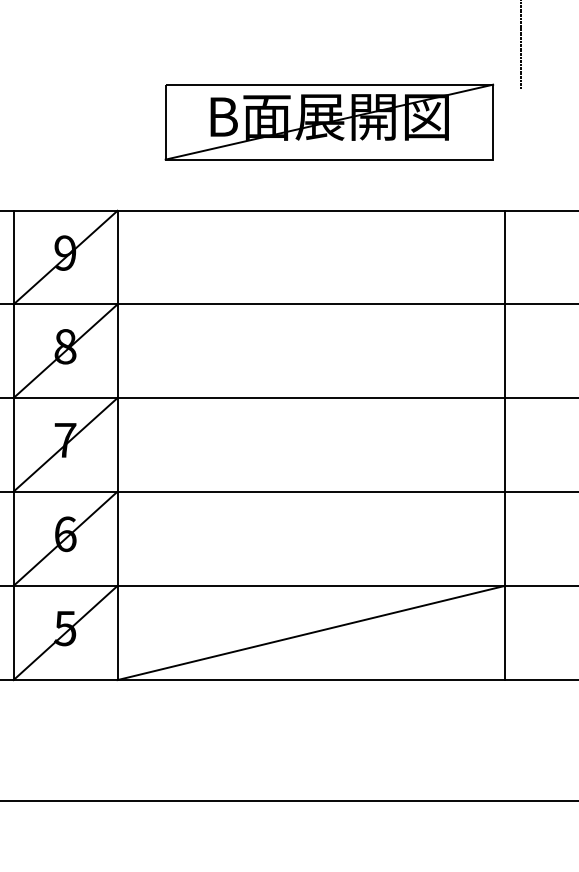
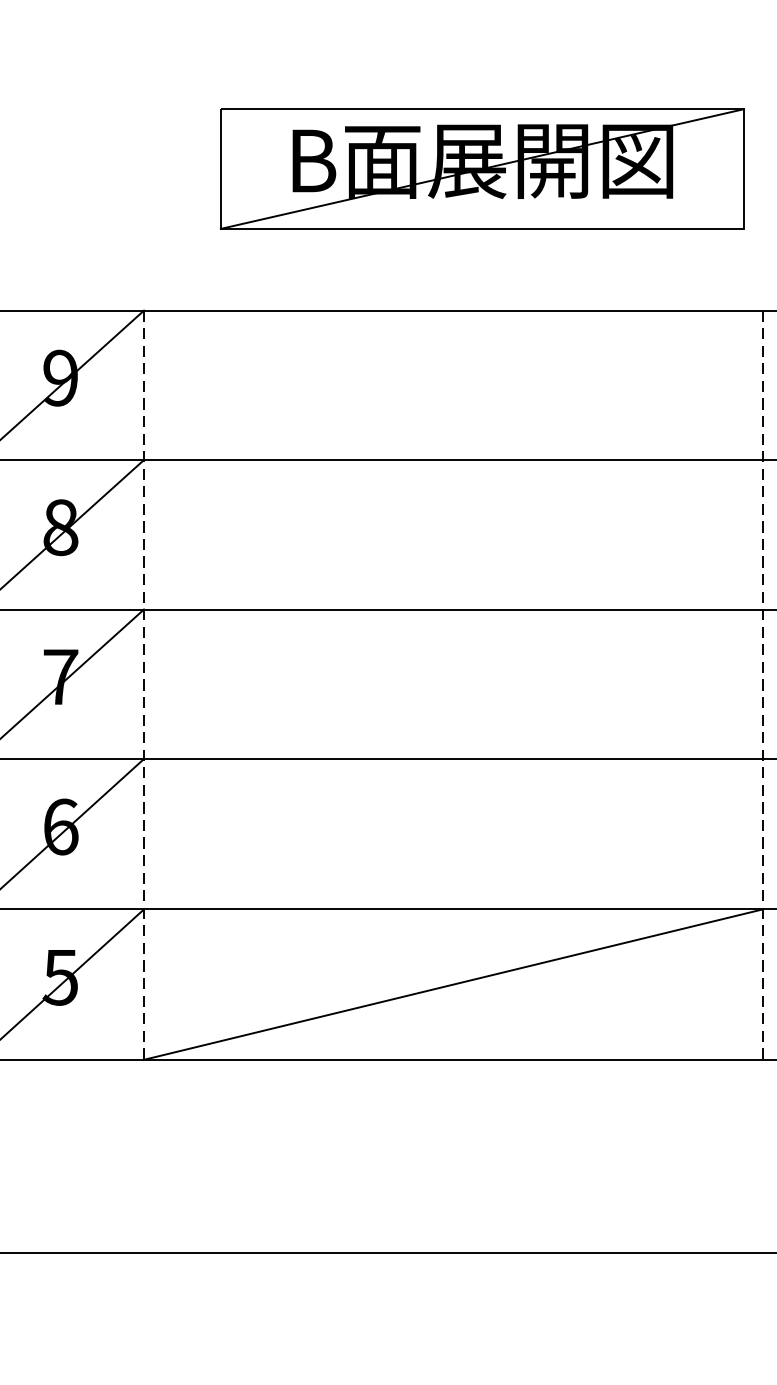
line: (117, 445) -> (143, 685), solid -> dashed
line: (505, 445) -> (763, 685), solid -> dashed

